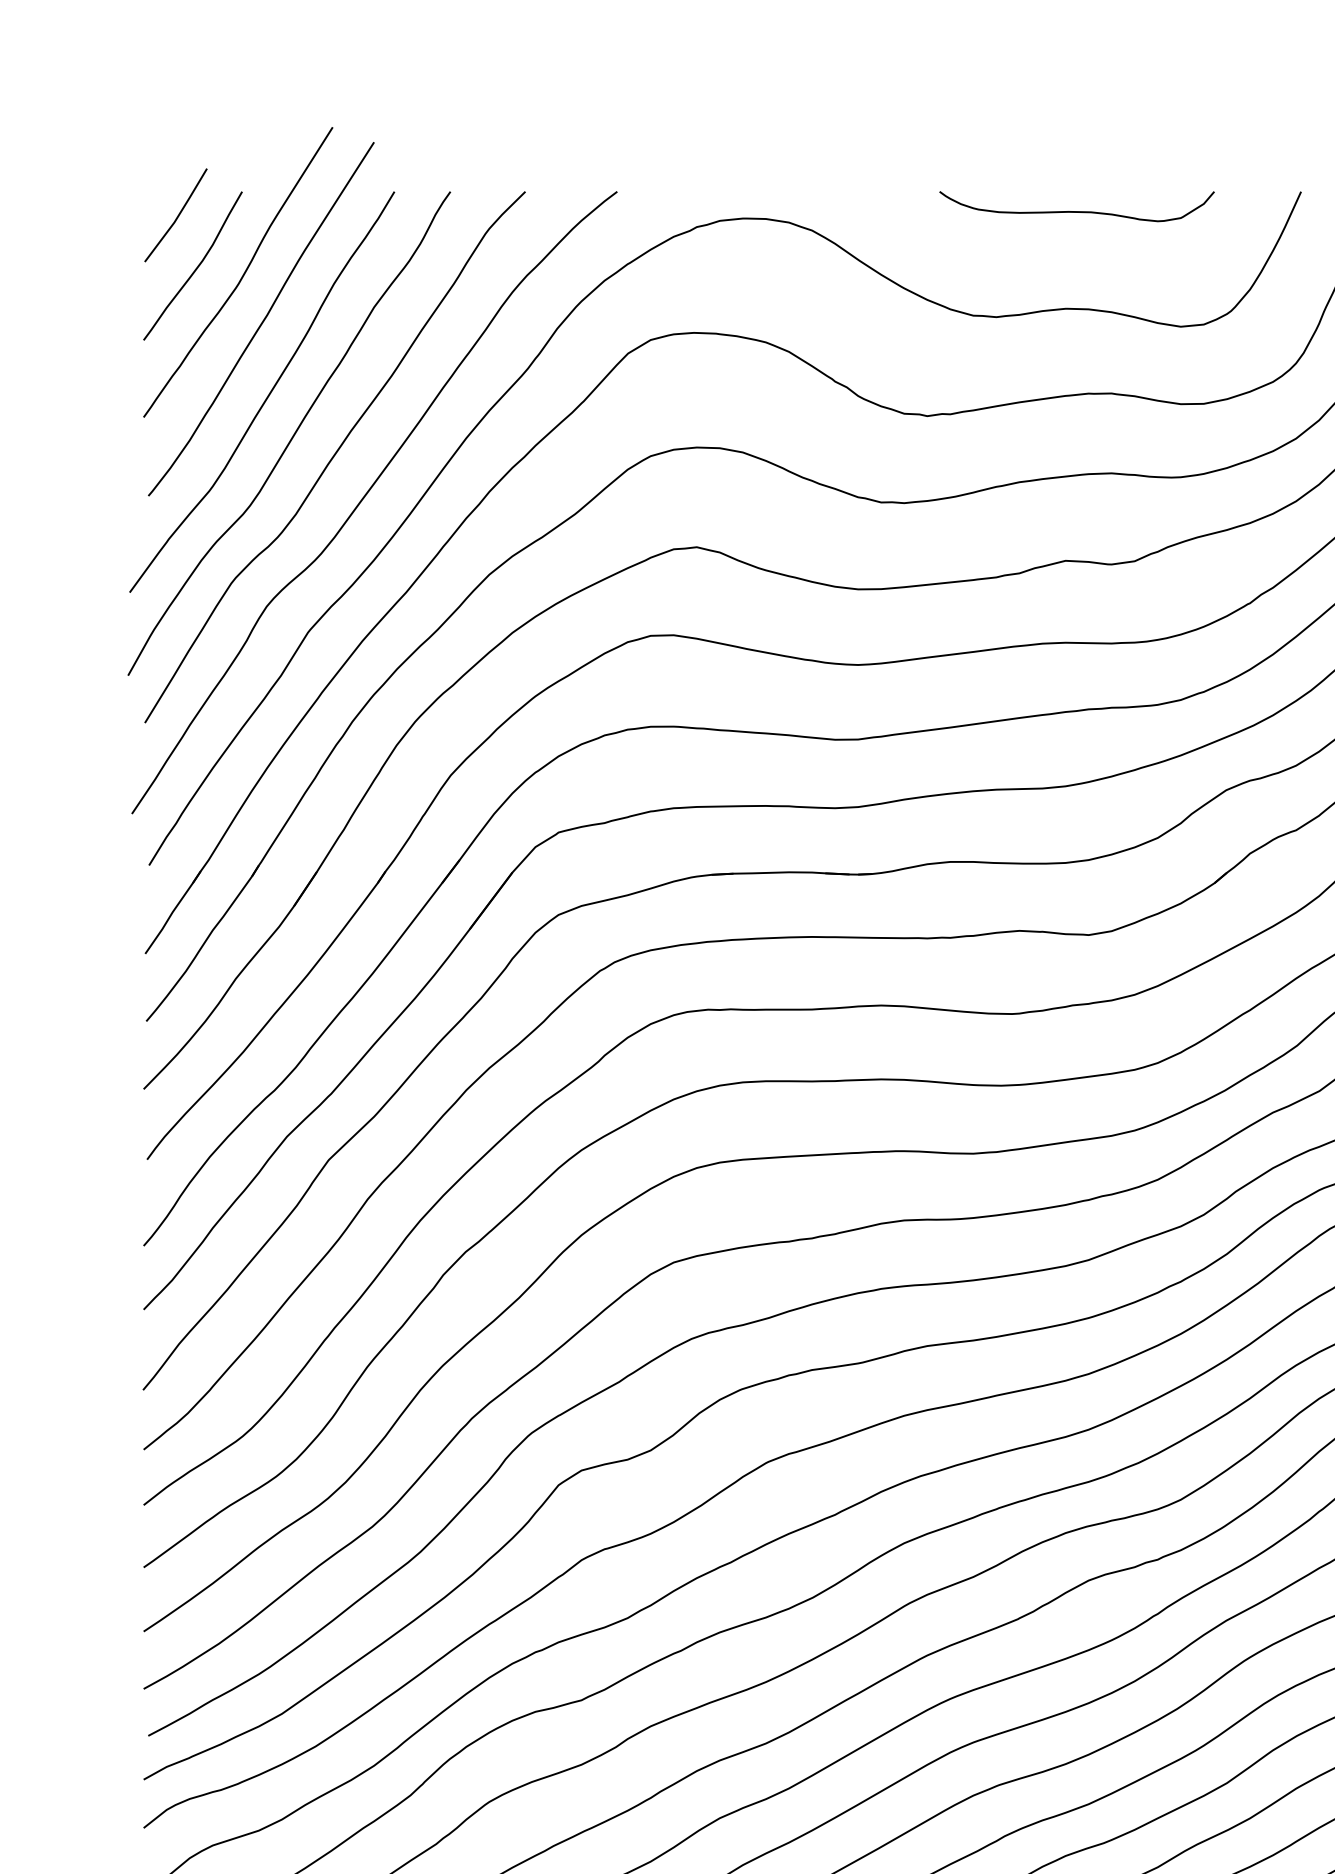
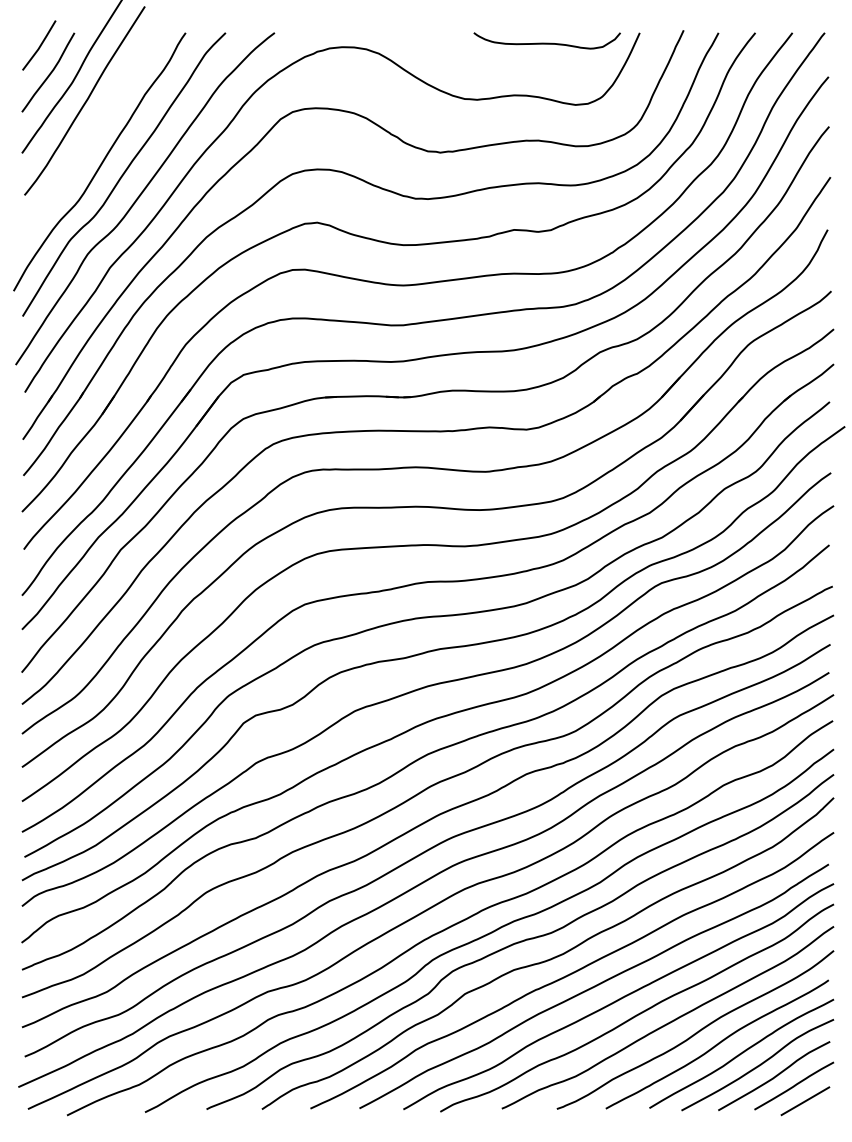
curve: (1075, 209) -> (546, 42), moved
curve: (266, 395) -> (87, 141), removed

